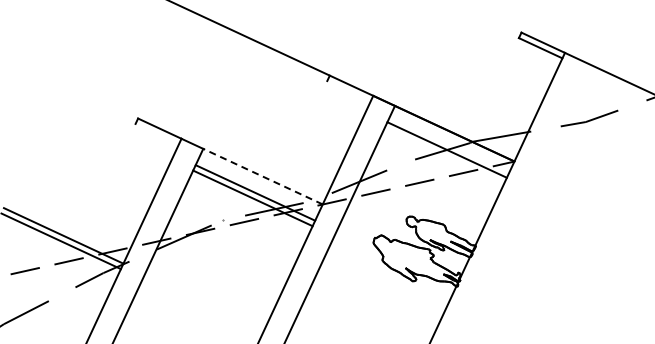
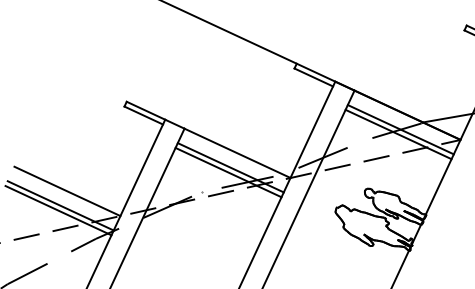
line: (348, 91) -> (313, 77), added
line: (157, 133) -> (143, 115), added
line: (444, 155) -> (398, 134), added
line: (263, 176) -> (237, 153), dashed -> solid
line: (71, 219) -> (67, 191), added

